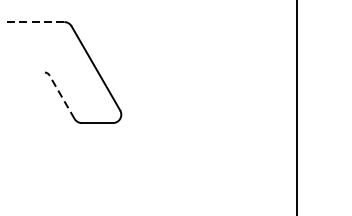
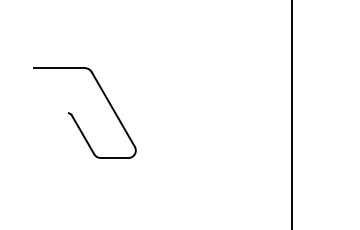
line: (36, 22) -> (60, 68), dashed -> solid
line: (61, 96) -> (82, 134), dashed -> solid

